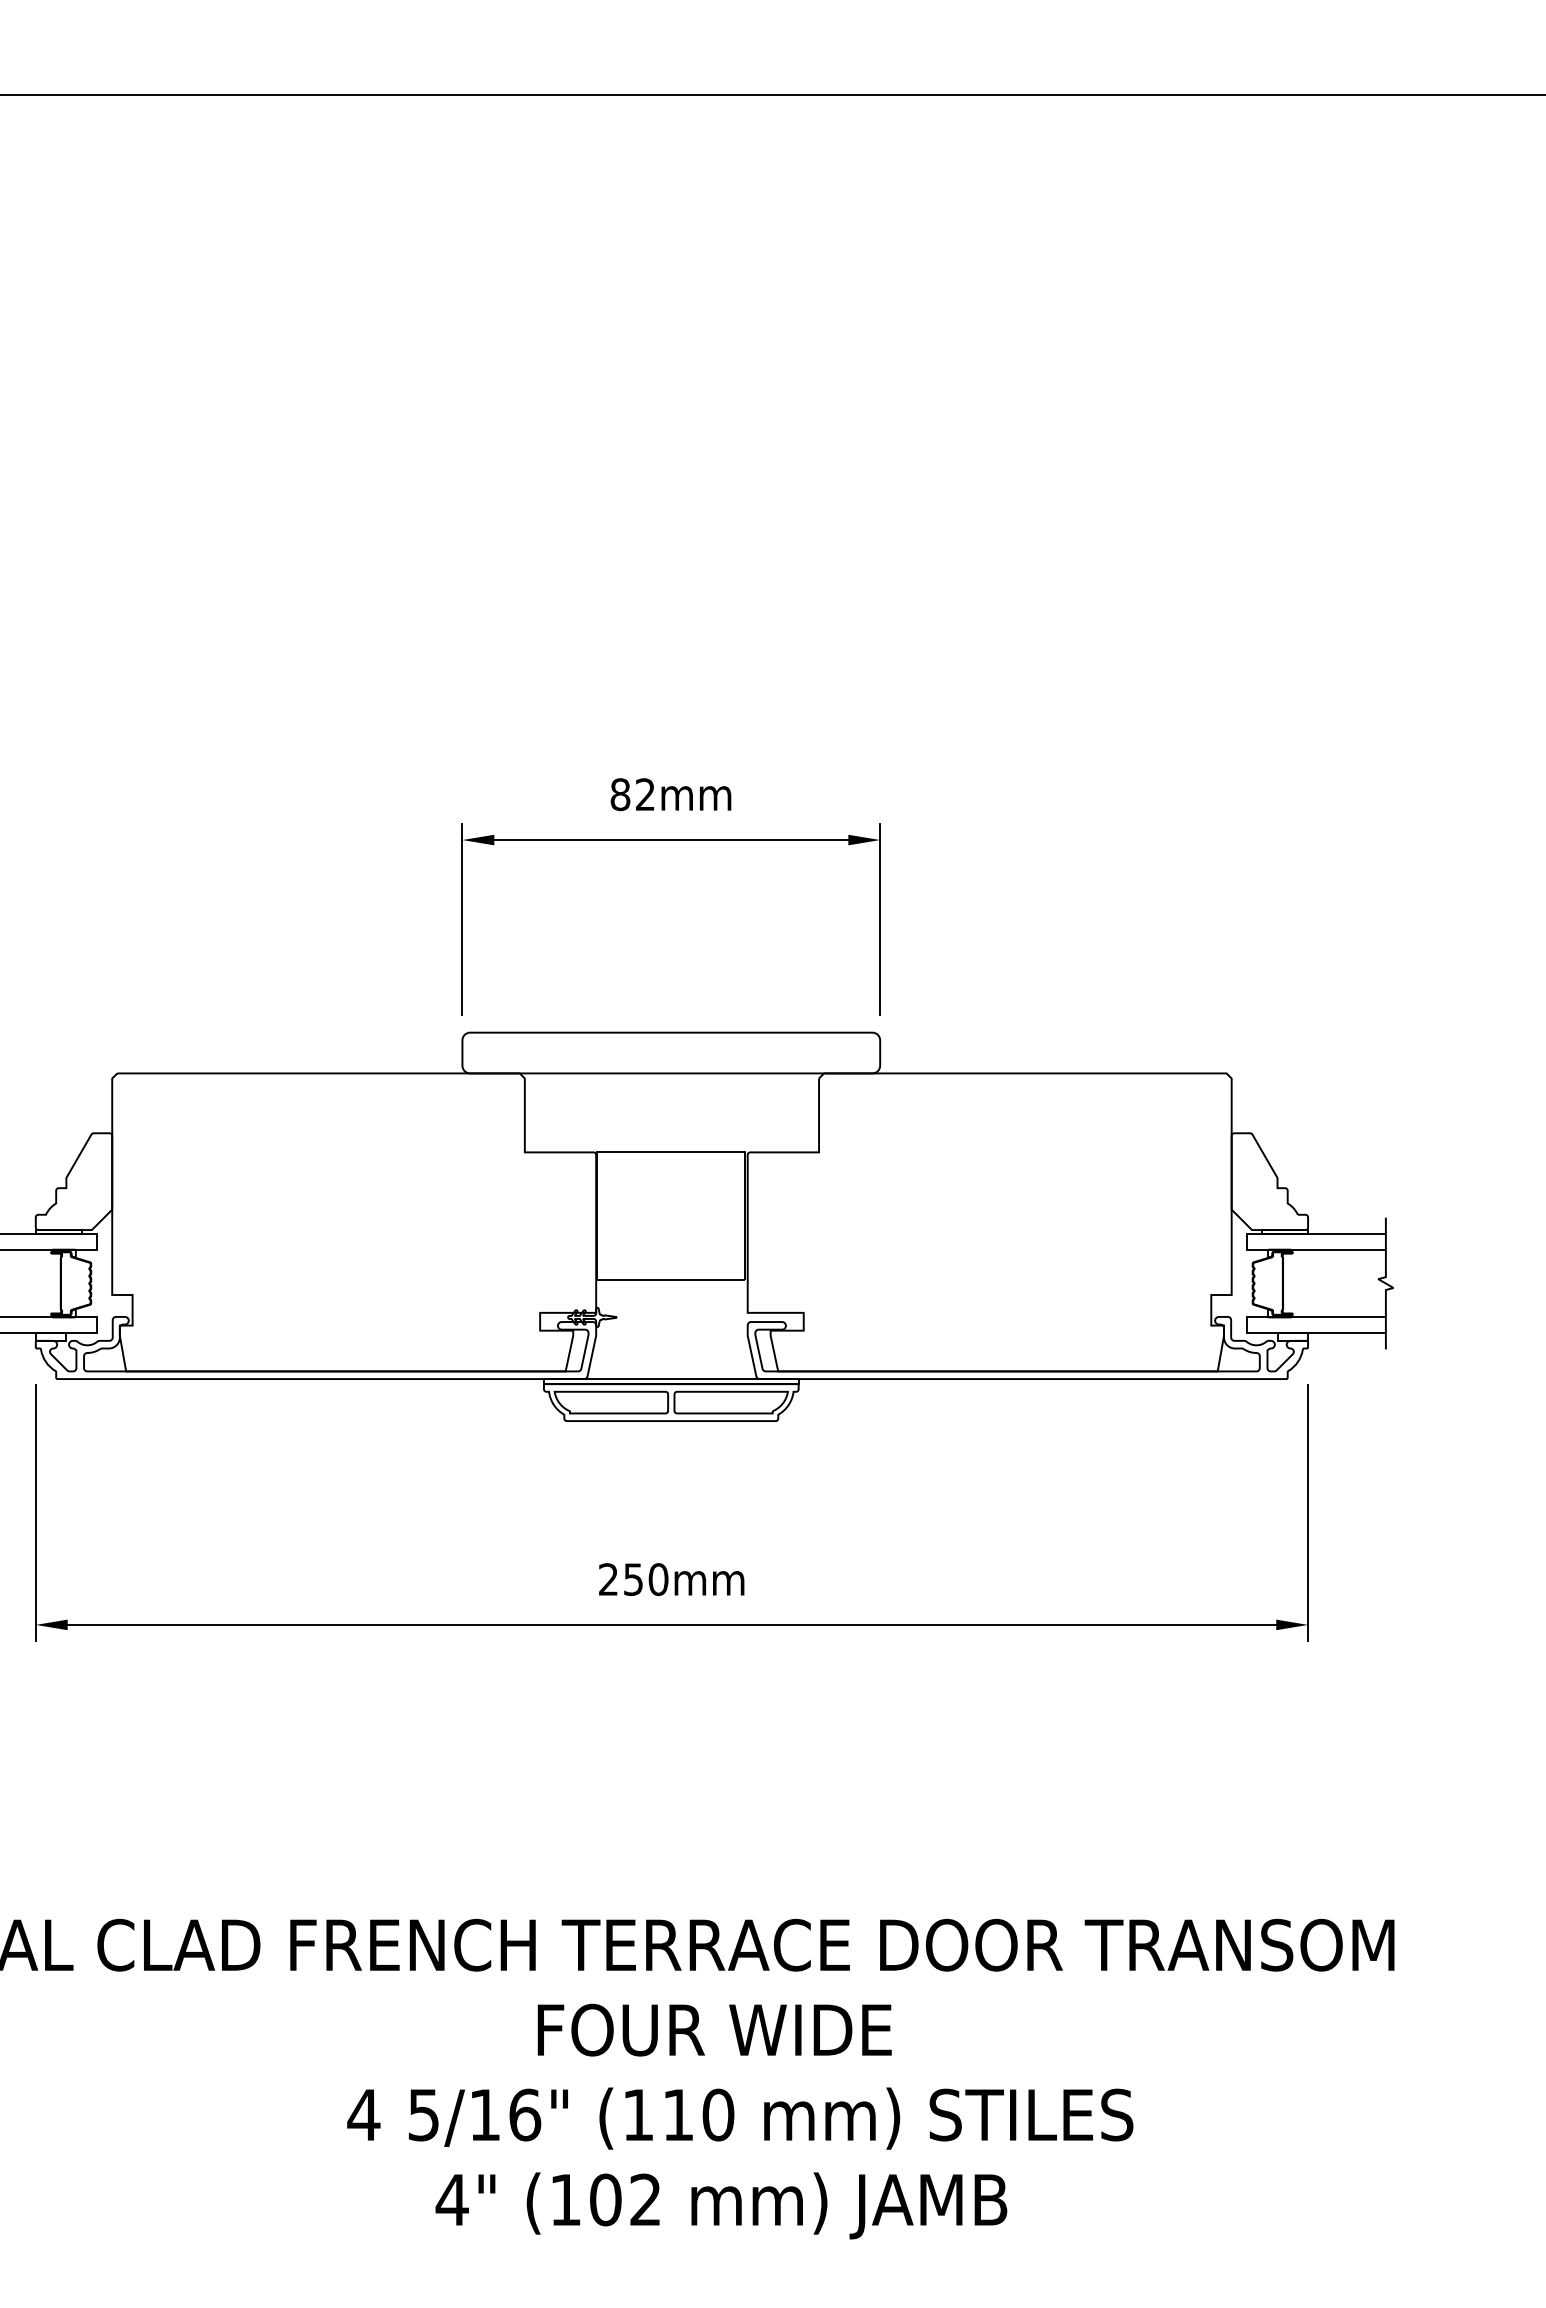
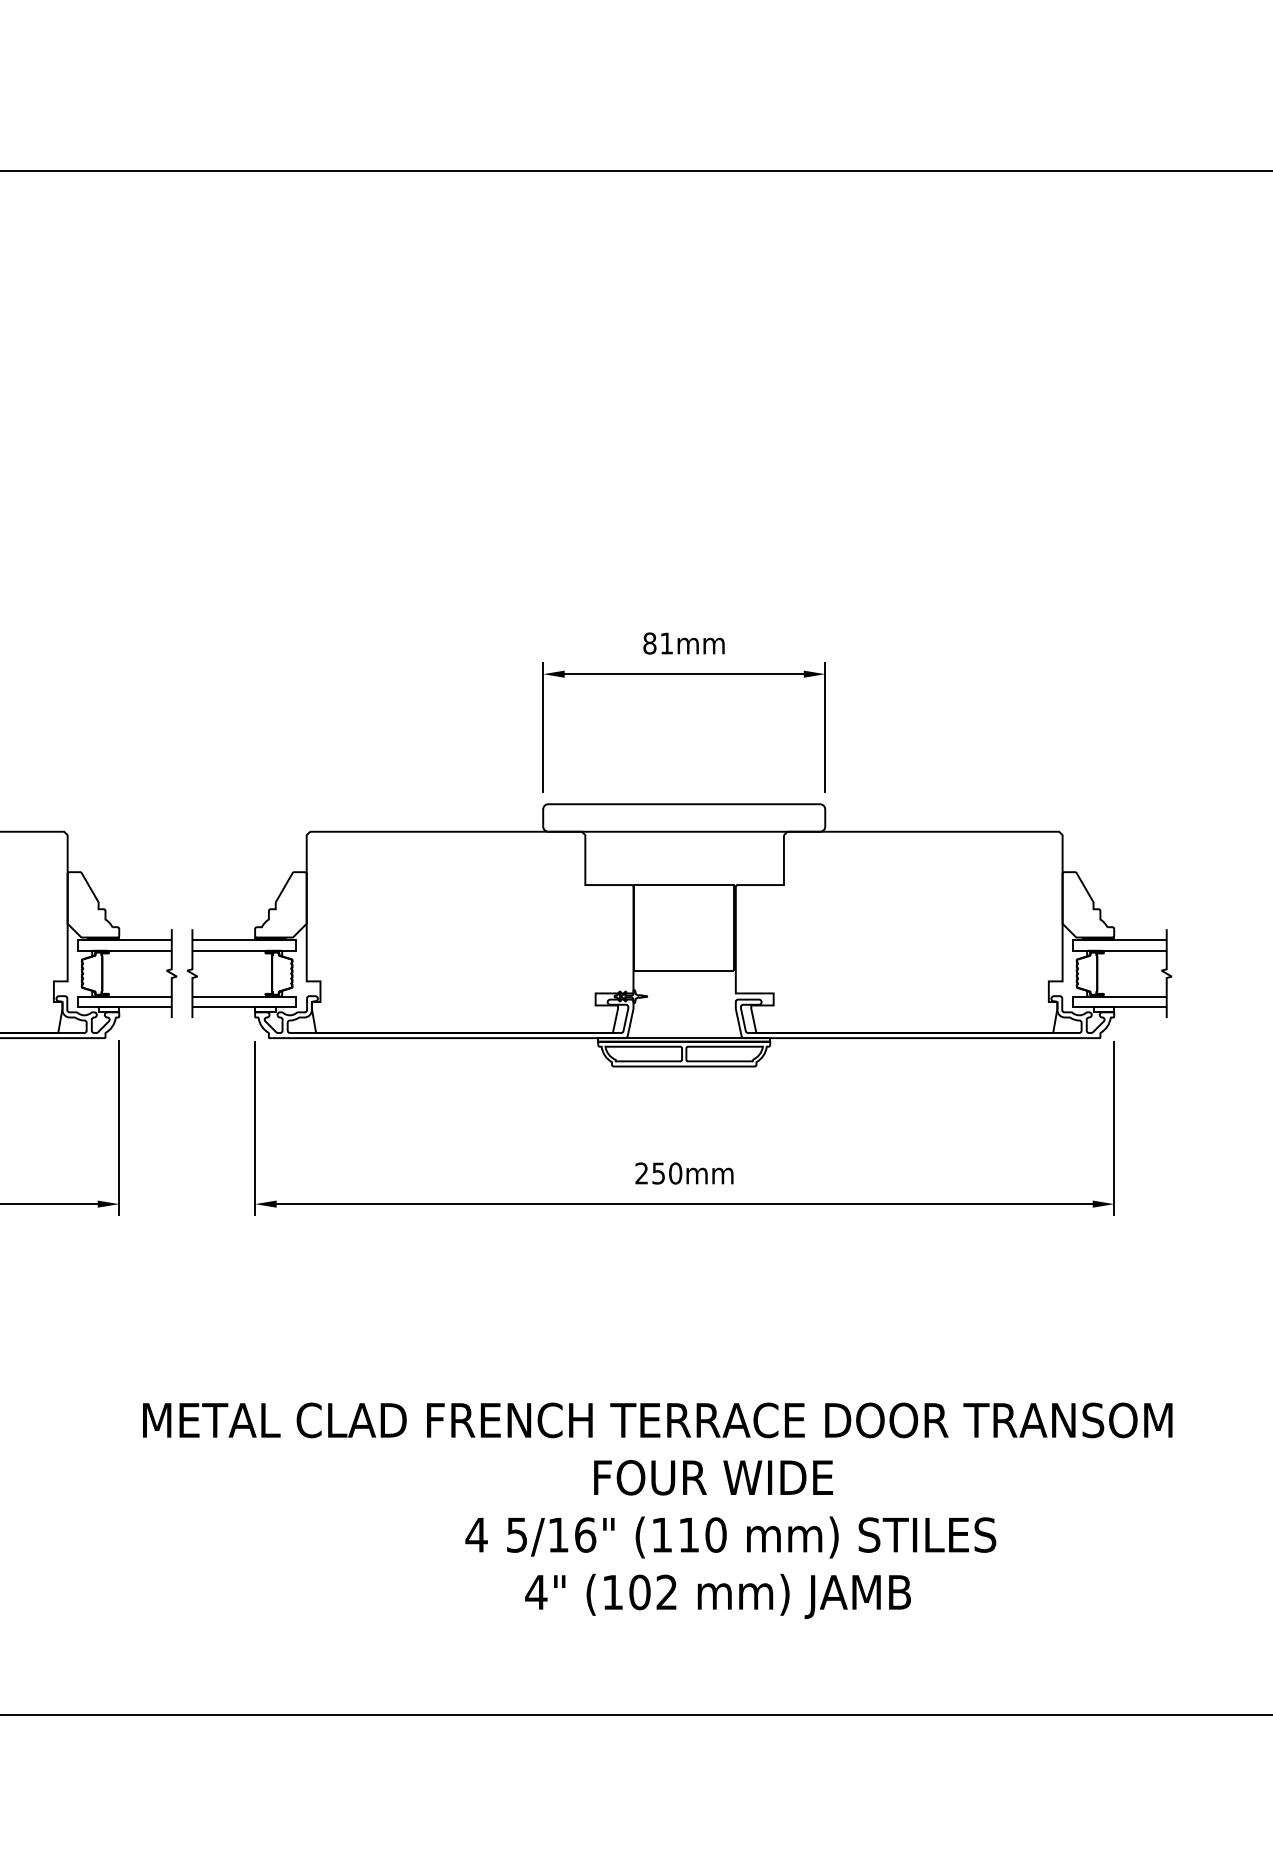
text: (645, 794) -> (666, 643), 82mm -> 81mm

